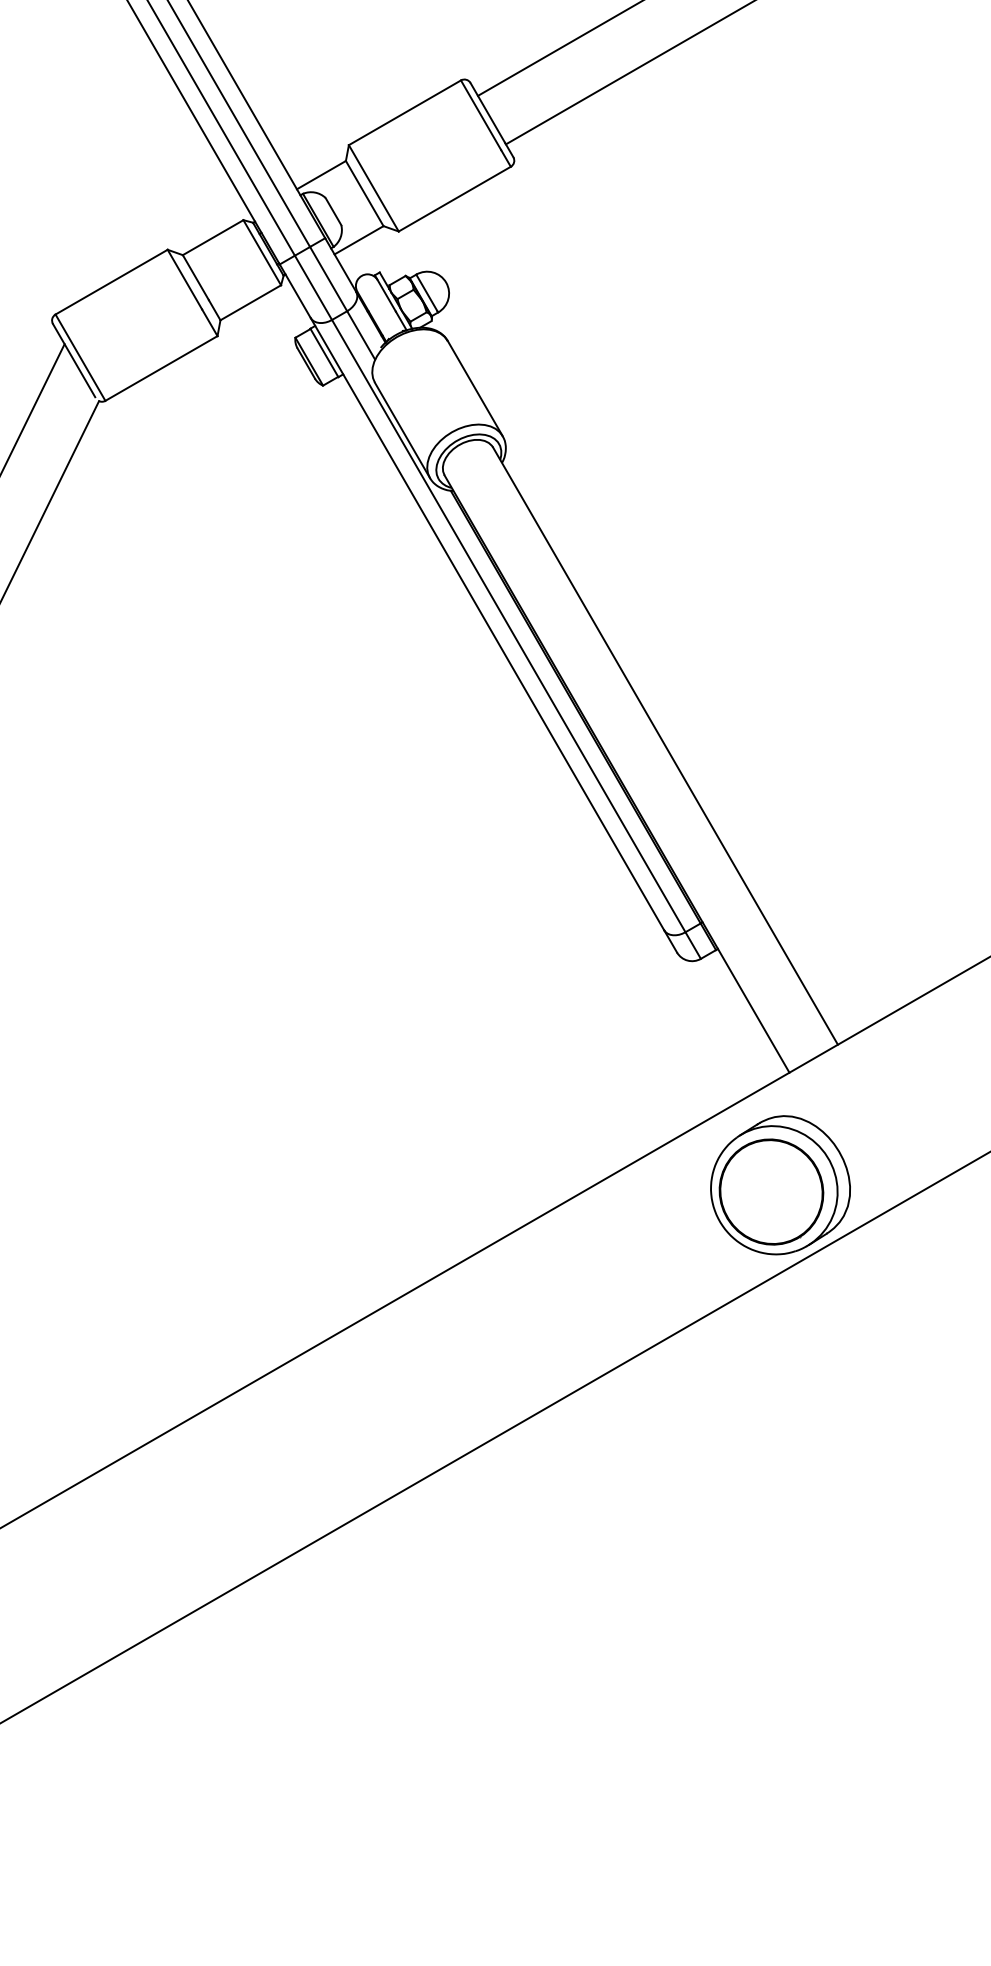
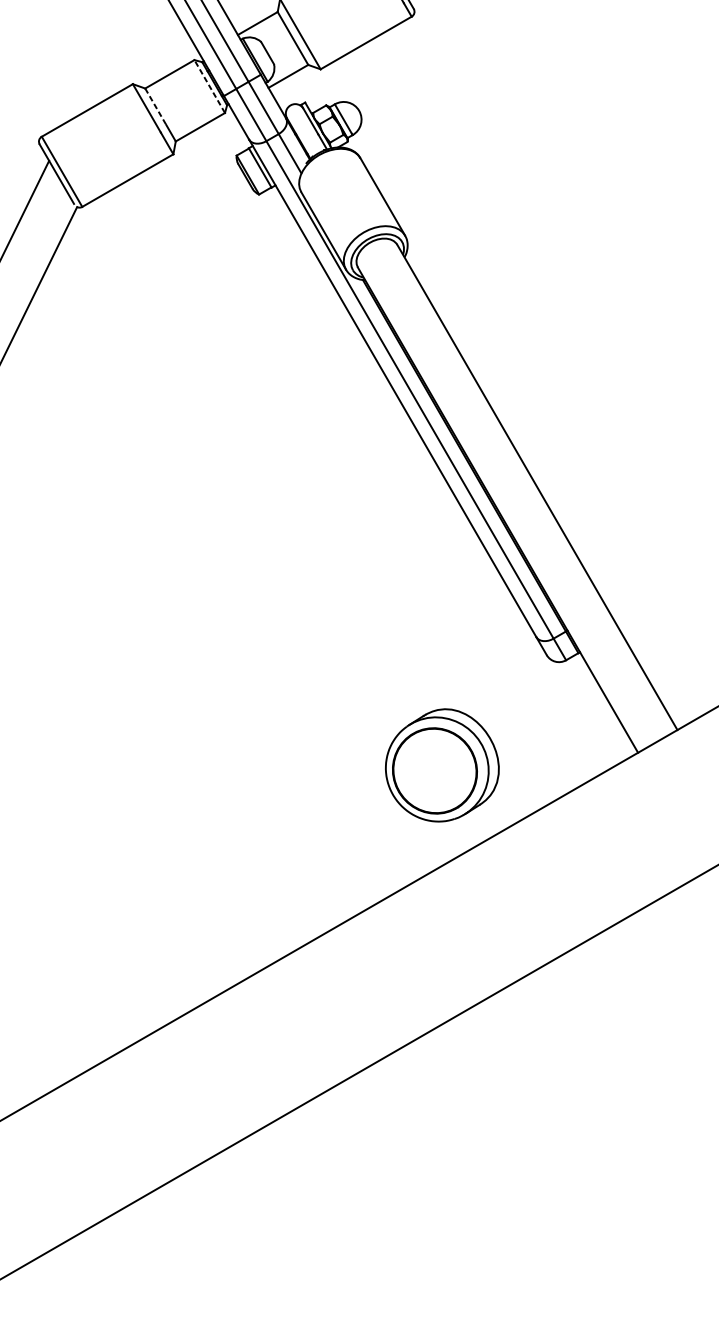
line: (262, 252) -> (209, 86), solid -> dashed
line: (195, 277) -> (155, 106), solid -> dashed
part: (780, 1185) -> (442, 765), moved

